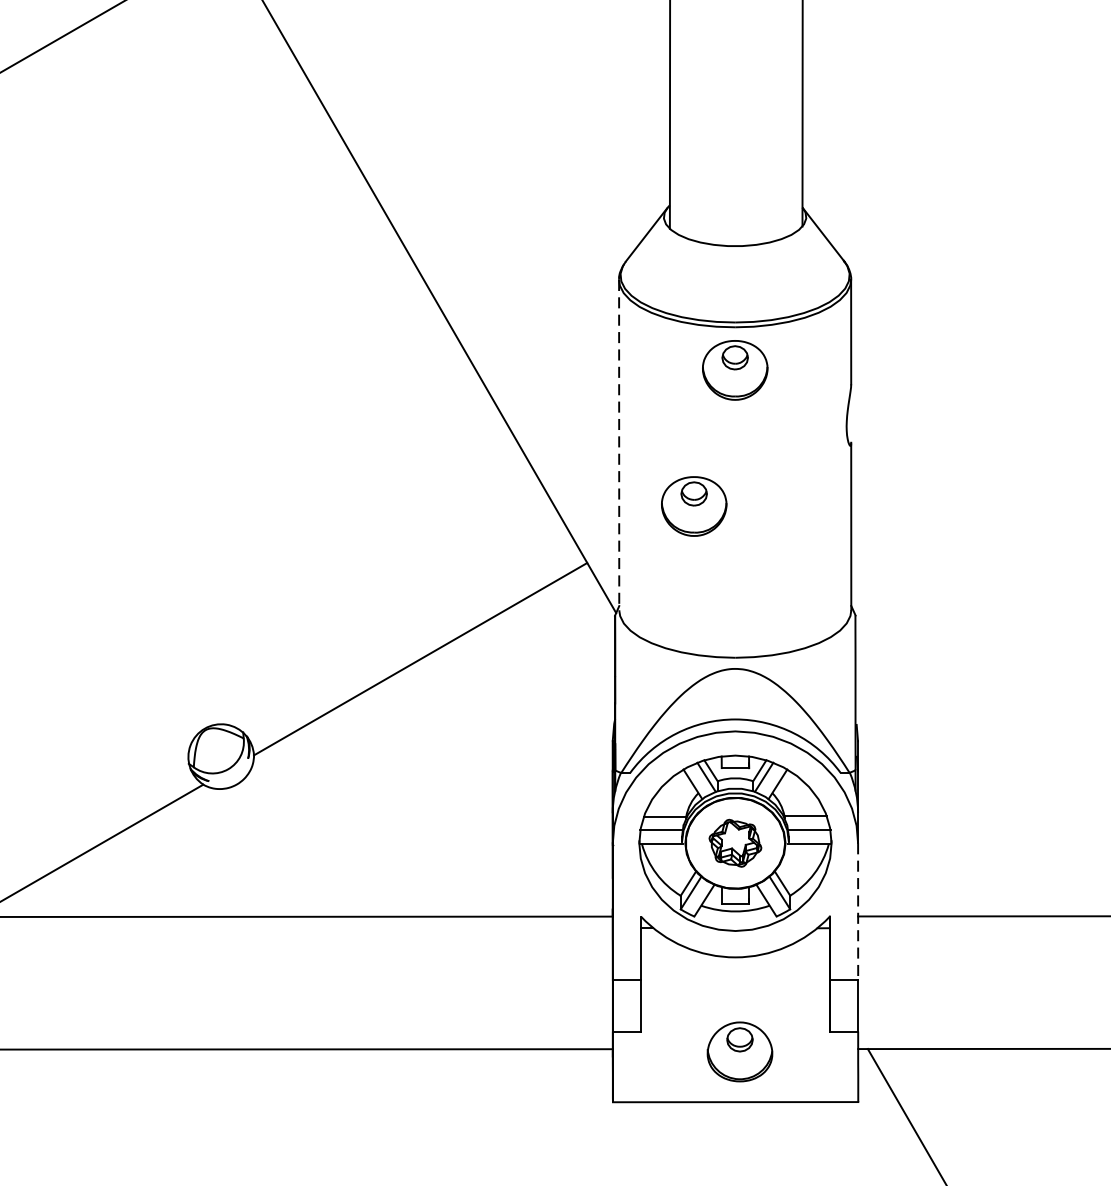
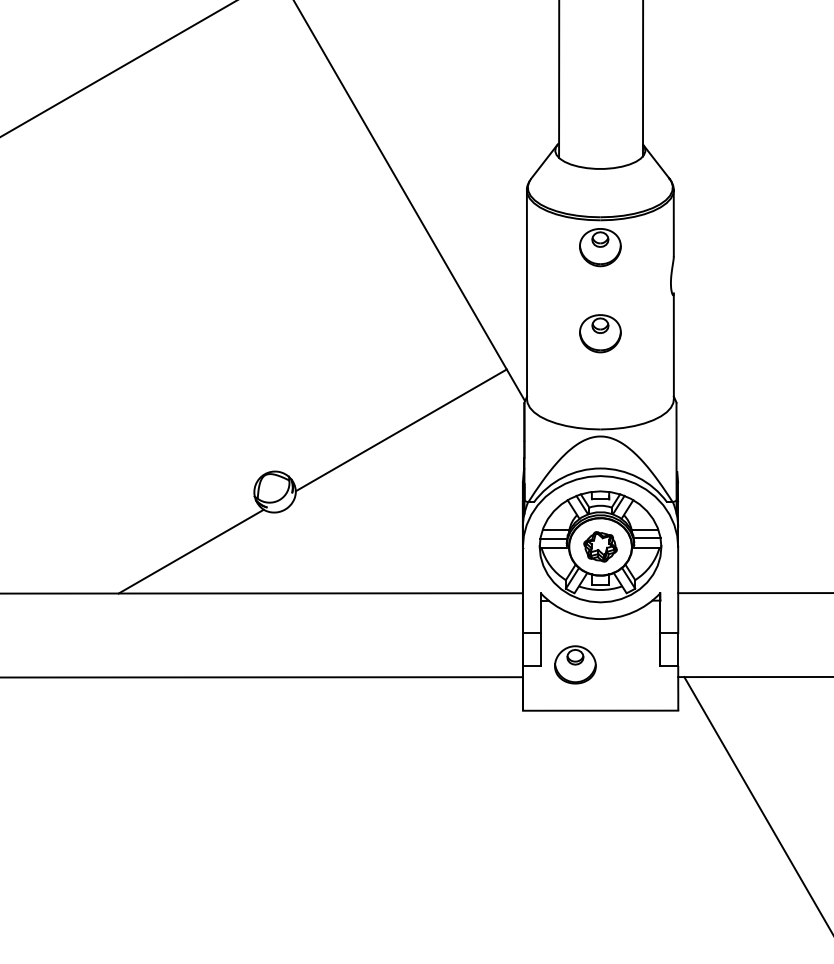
line: (618, 444) -> (526, 294), dashed -> solid
part: (694, 506) -> (600, 333), moved
line: (858, 912) -> (678, 590), dashed -> solid
part: (740, 1051) -> (575, 664), moved

